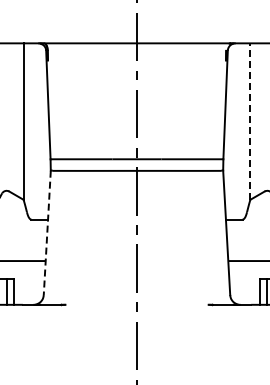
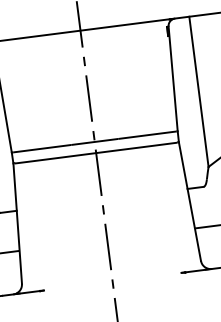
line: (250, 121) -> (199, 91), dashed -> solid
line: (47, 233) -> (17, 224), dashed -> solid

